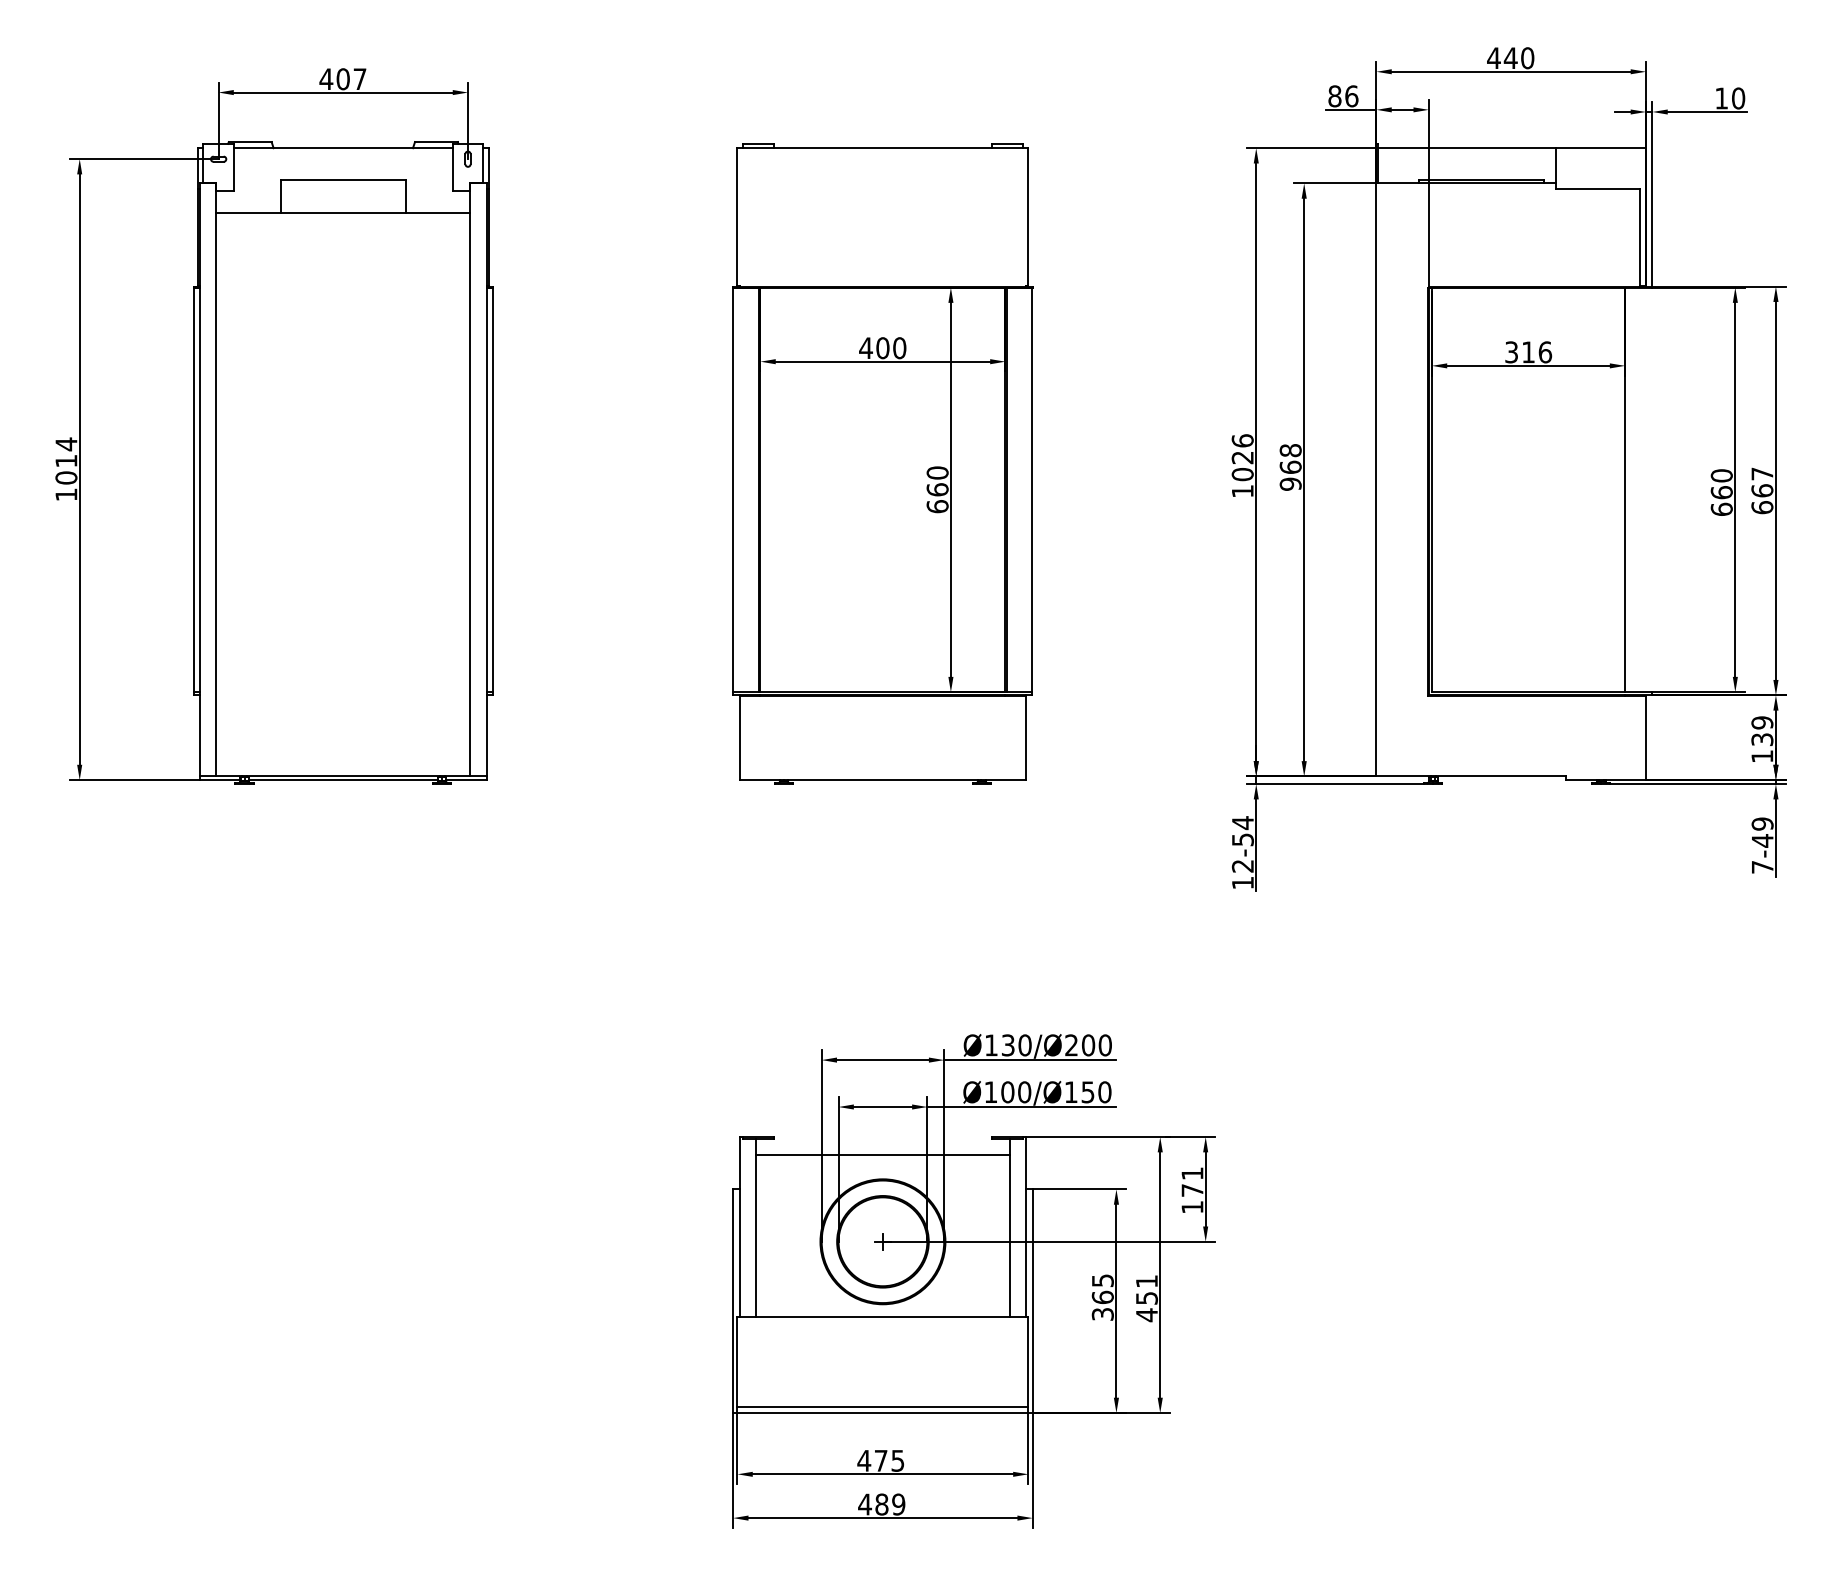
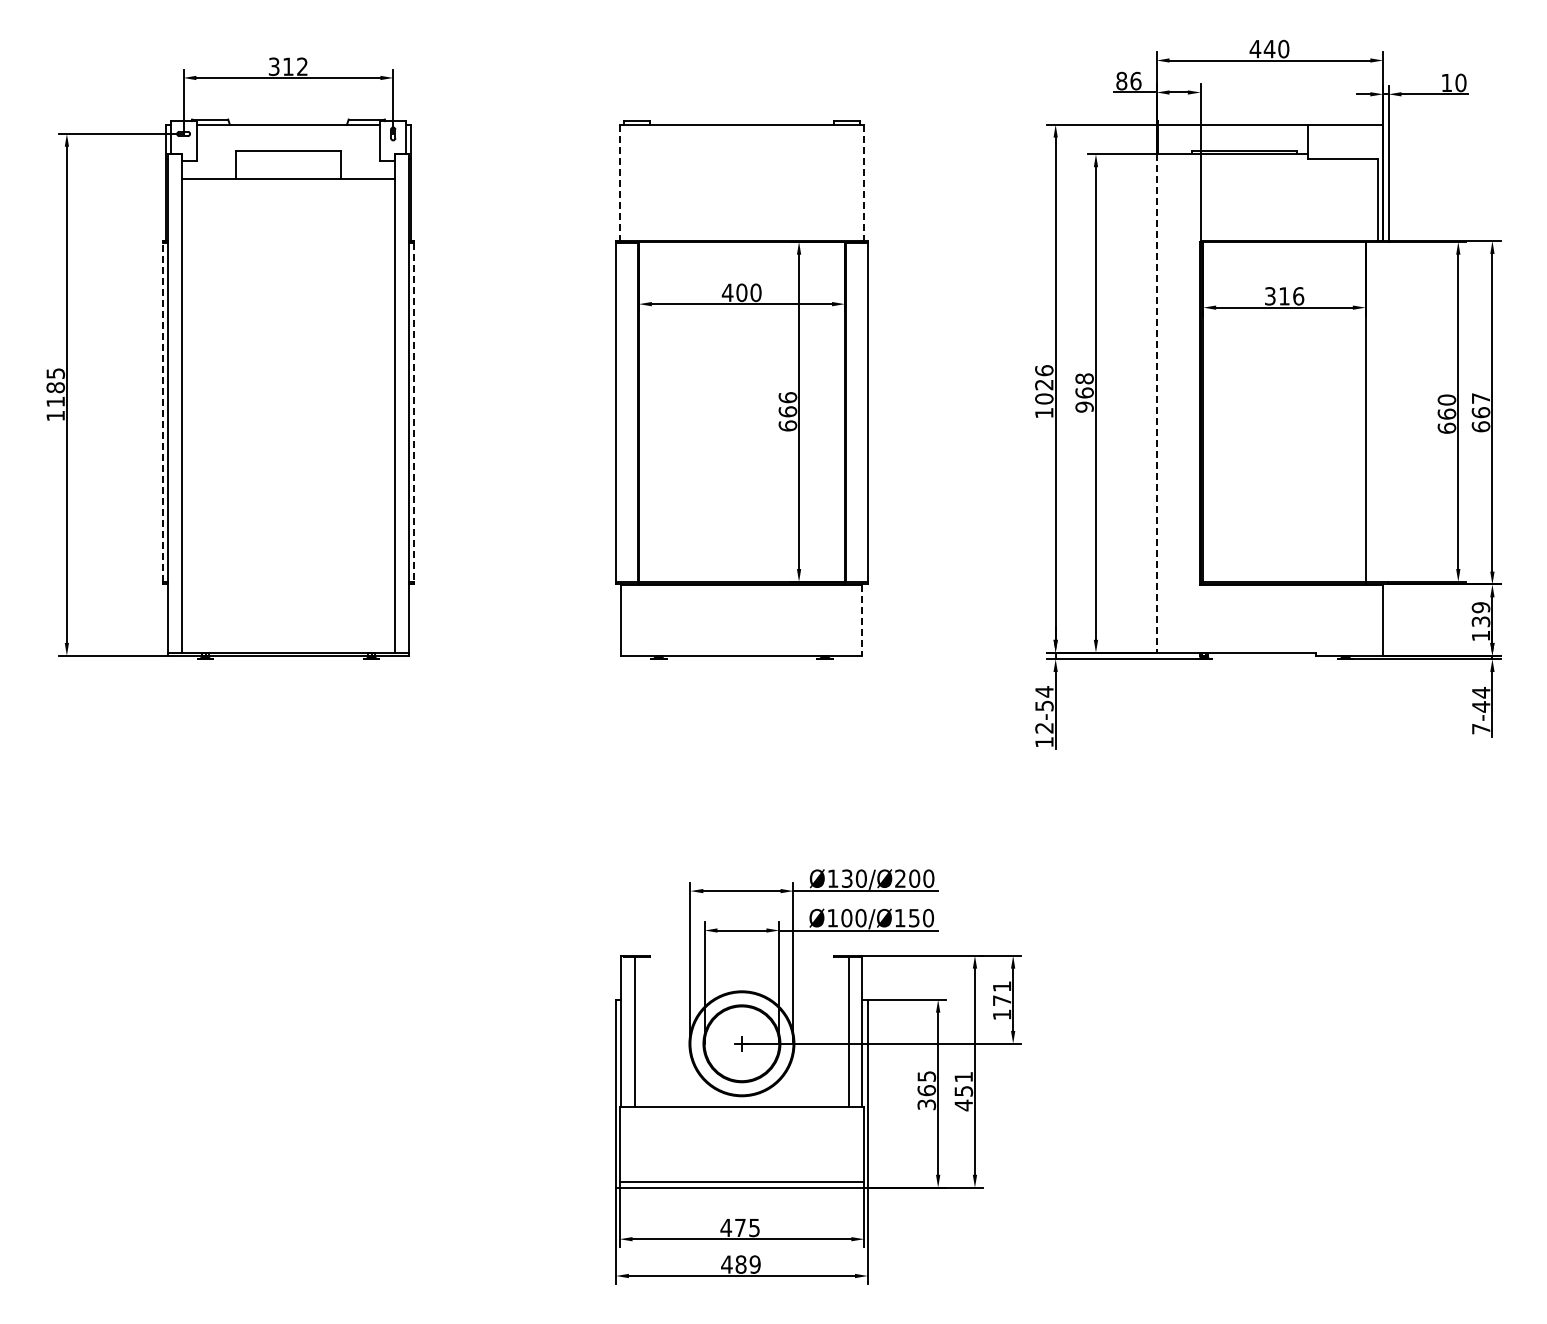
text: (342, 78) -> (287, 66), 407 -> 312
line: (737, 216) -> (619, 182), solid -> dashed
line: (1028, 216) -> (864, 182), solid -> dashed
text: (66, 460) -> (55, 387), 1014 -> 1185
text: (937, 472) -> (787, 397), 660 -> 666
line: (1376, 481) -> (1156, 404), solid -> dashed
line: (193, 490) -> (162, 412), solid -> dashed
line: (493, 490) -> (414, 412), solid -> dashed
line: (1026, 738) -> (862, 620), solid -> dashed
text: (1762, 823) -> (1481, 692), 7-49 -> 7-44
line: (882, 1155) -> (741, 971), removed

